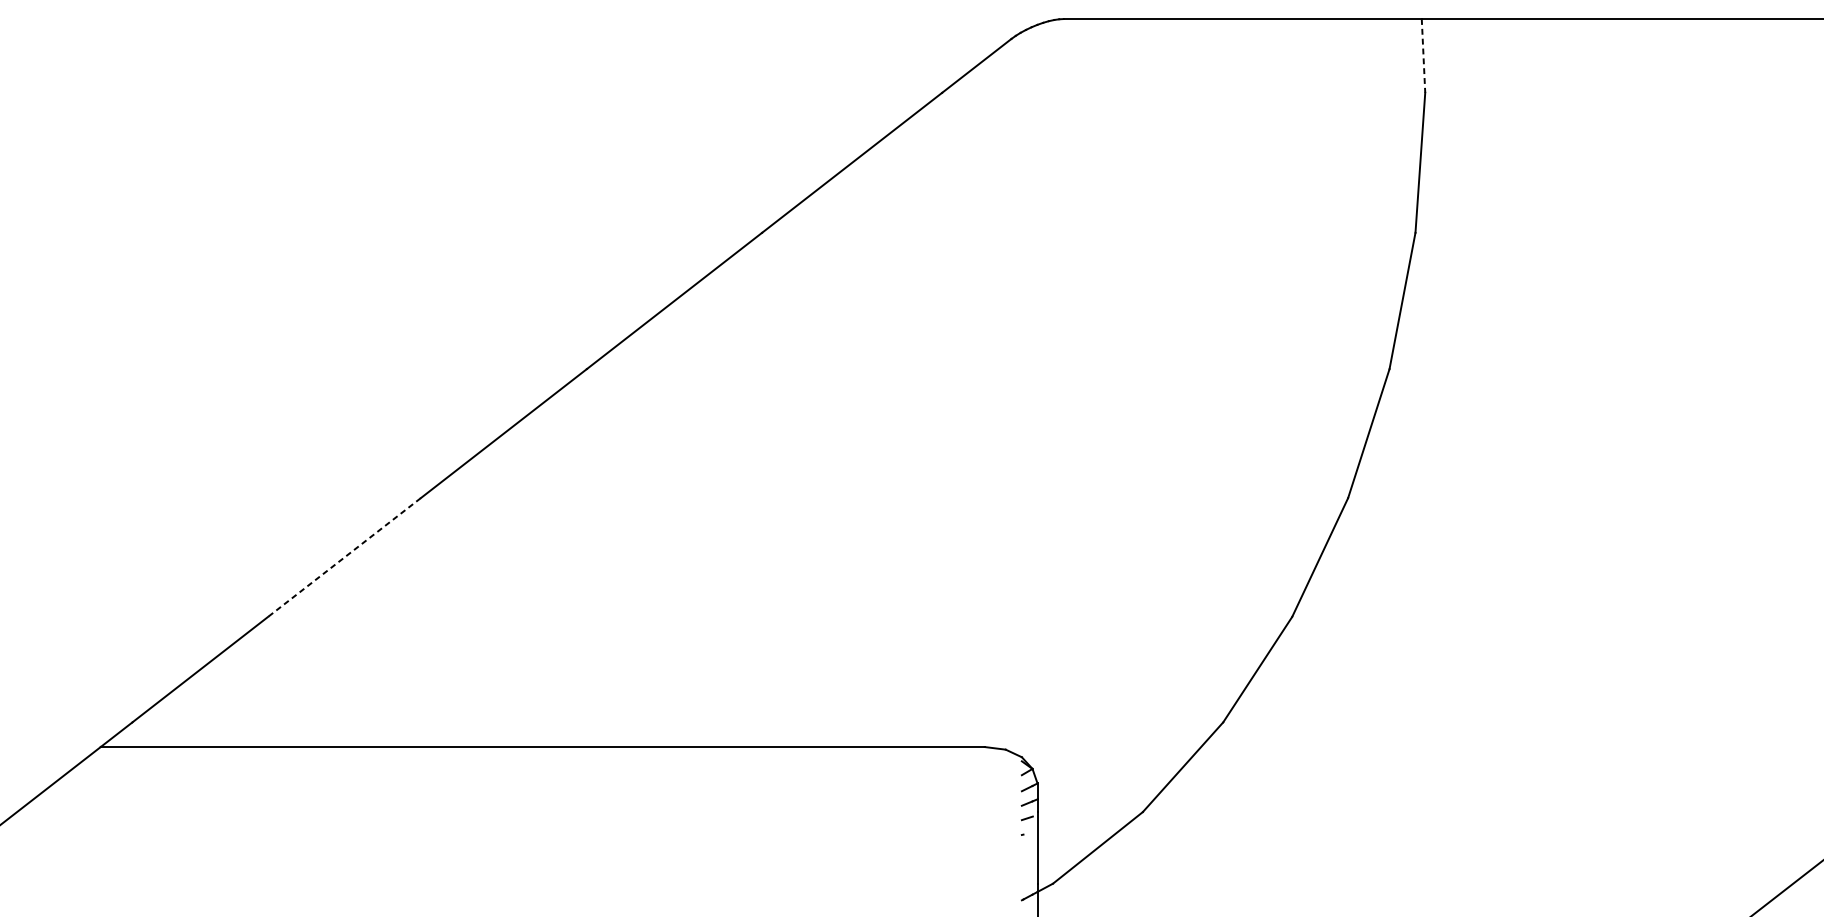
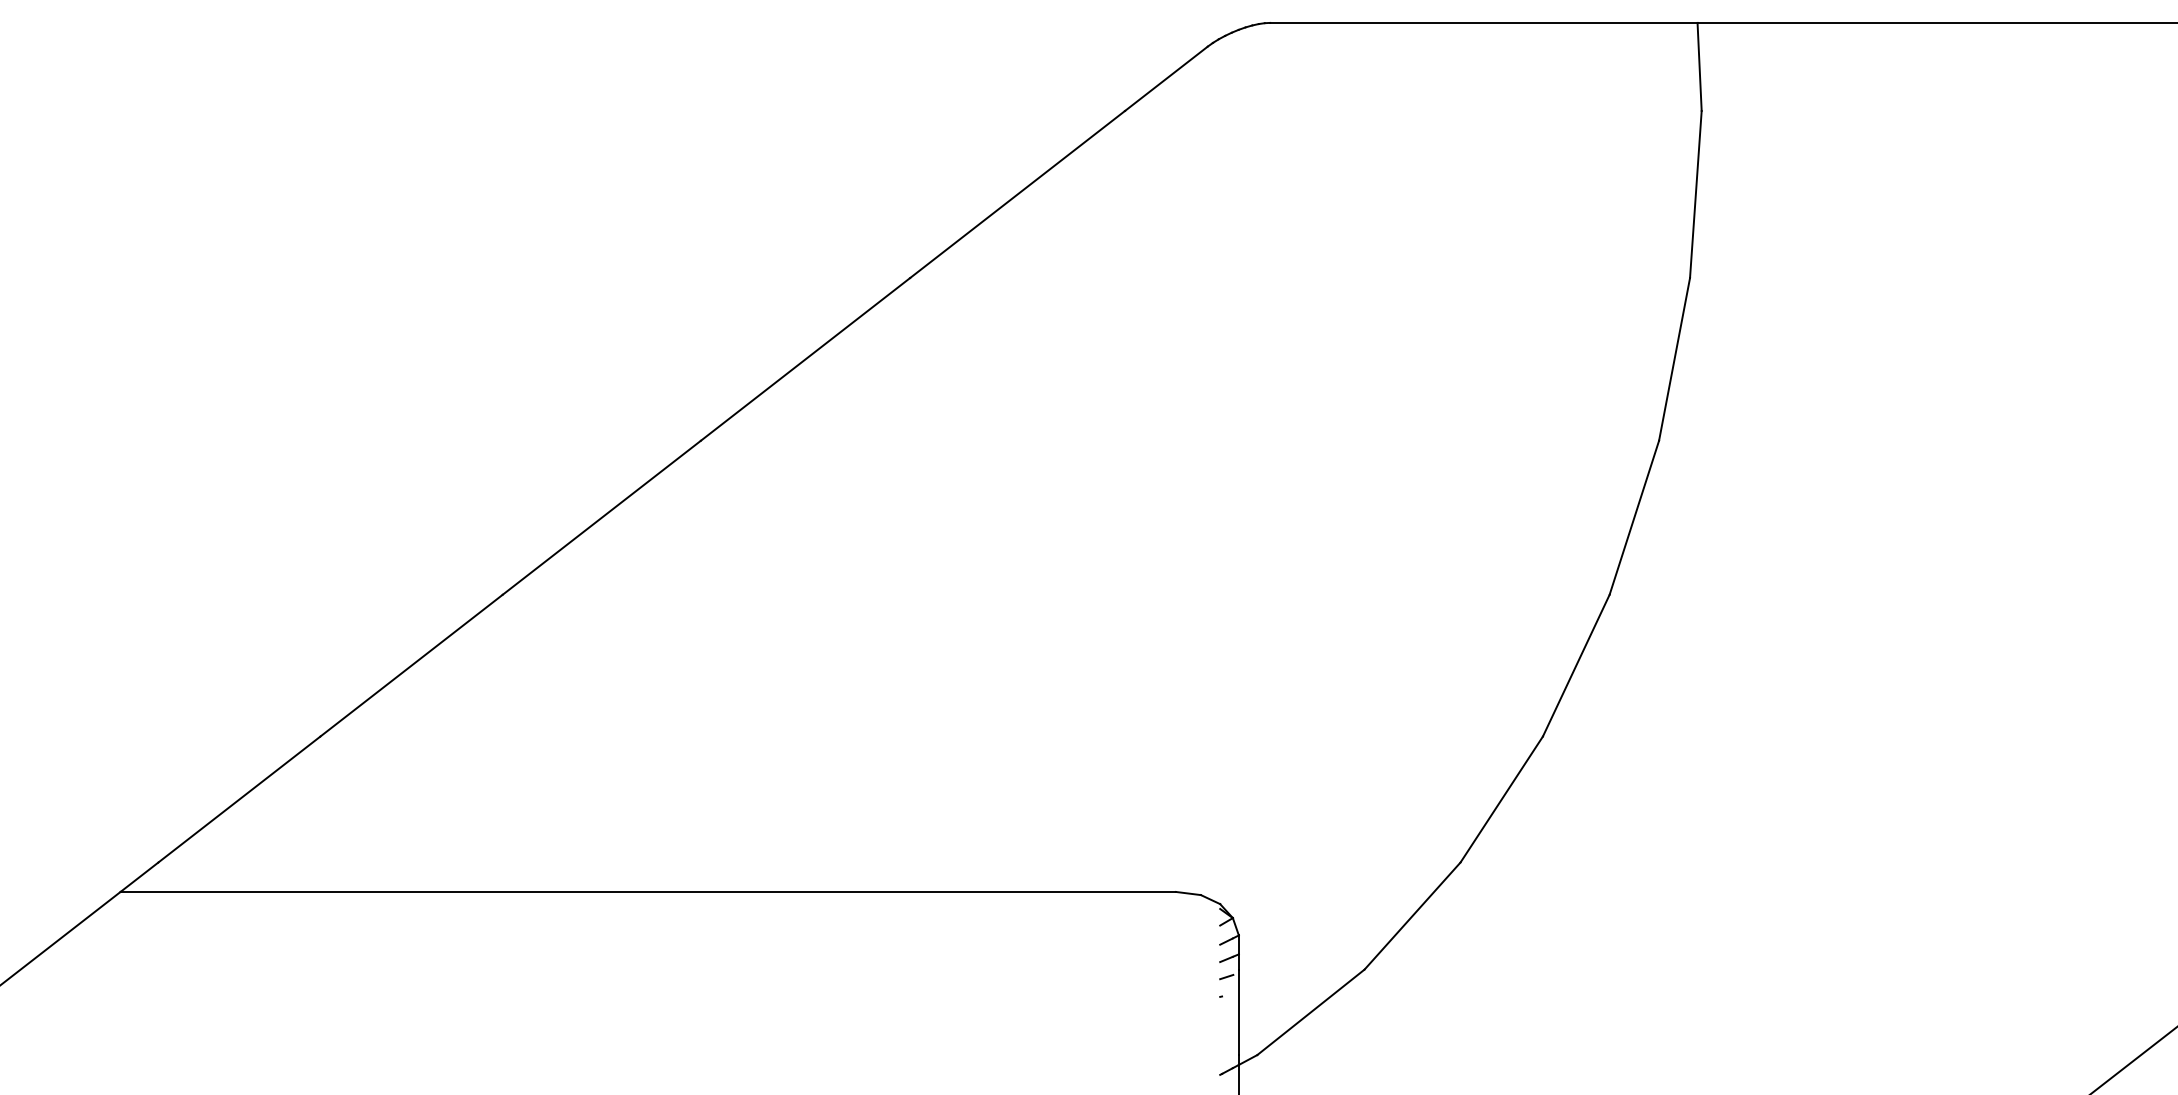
line: (1423, 56) -> (1699, 67), dashed -> solid
line: (344, 557) -> (411, 665), dashed -> solid

